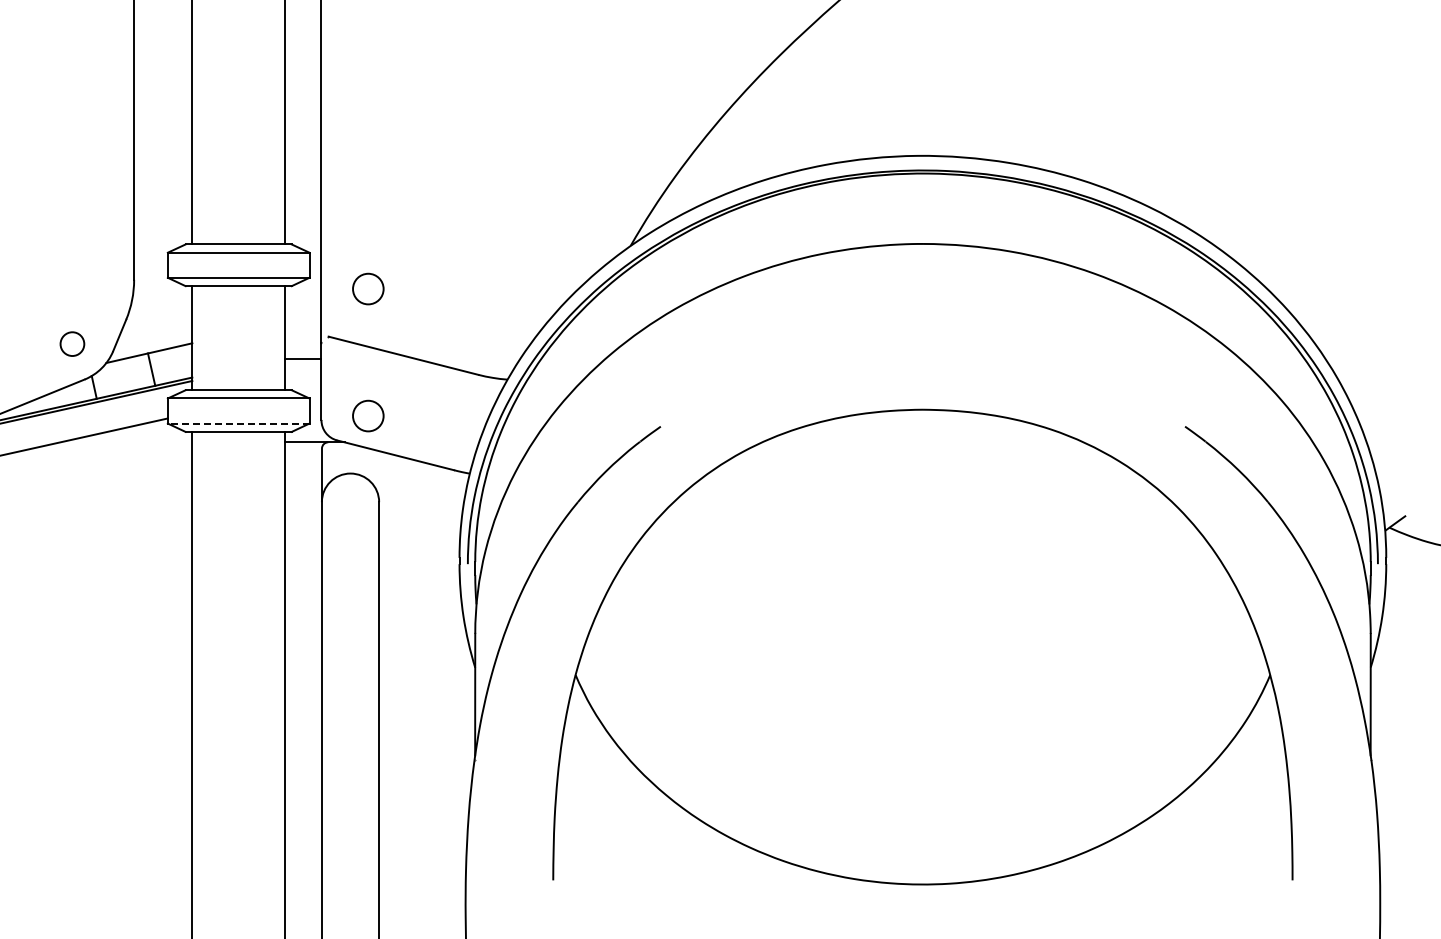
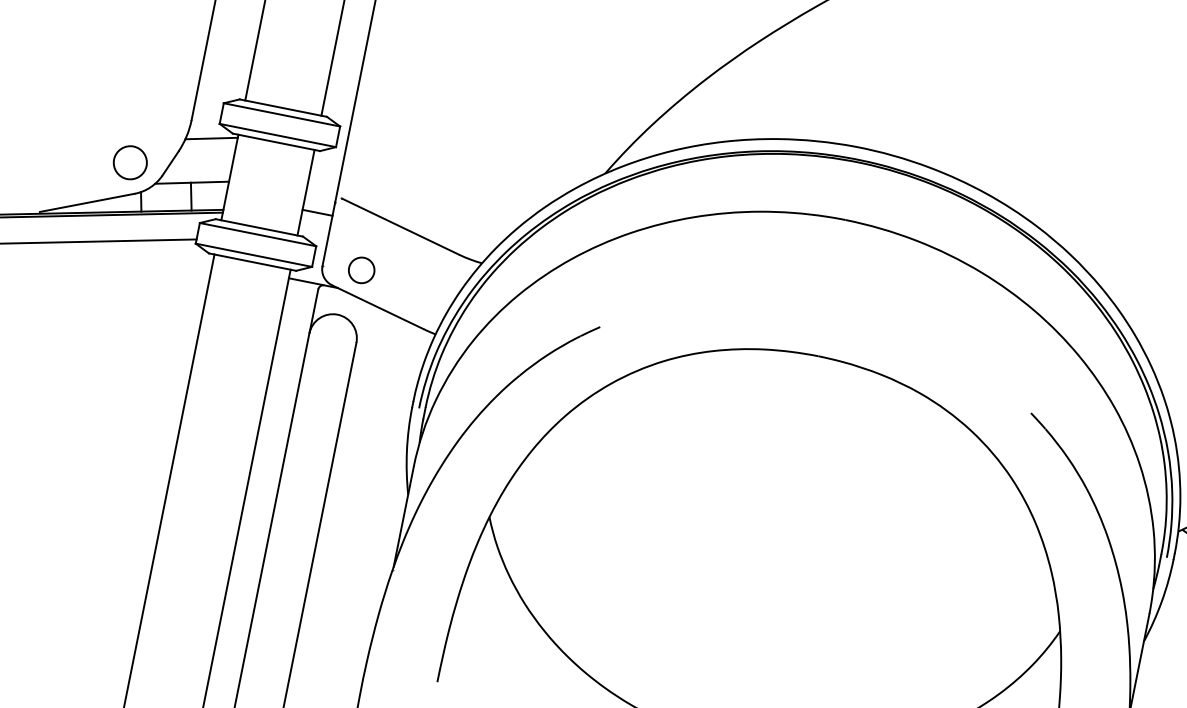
circle: (368, 288) -> (382, 165), removed
line: (161, 296) -> (211, 138), added
circle: (72, 343) -> (130, 162), size x1.67
line: (238, 423) -> (253, 255), dashed -> solid

